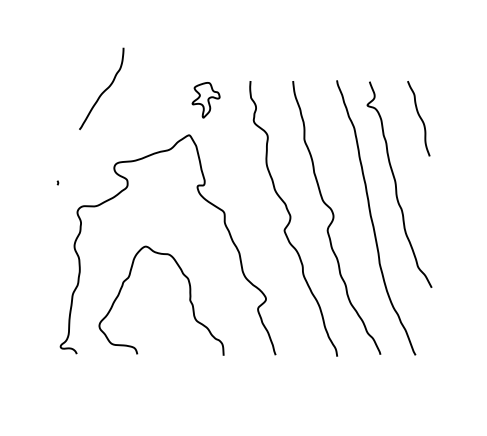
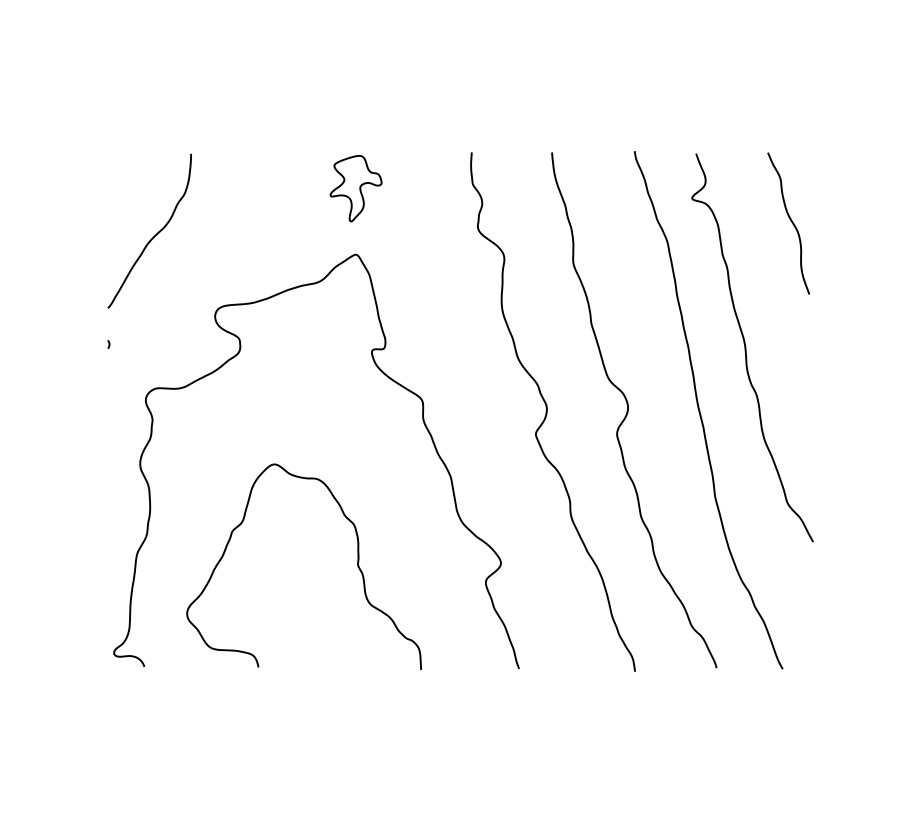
curve: (103, 90) -> (153, 234), moved
part: (205, 100) -> (354, 189), moved

